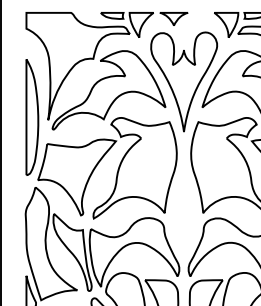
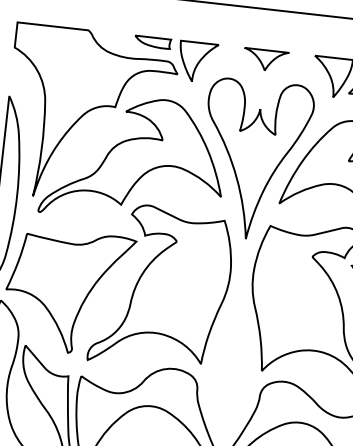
part: (173, 18) -> (265, 59), moved

